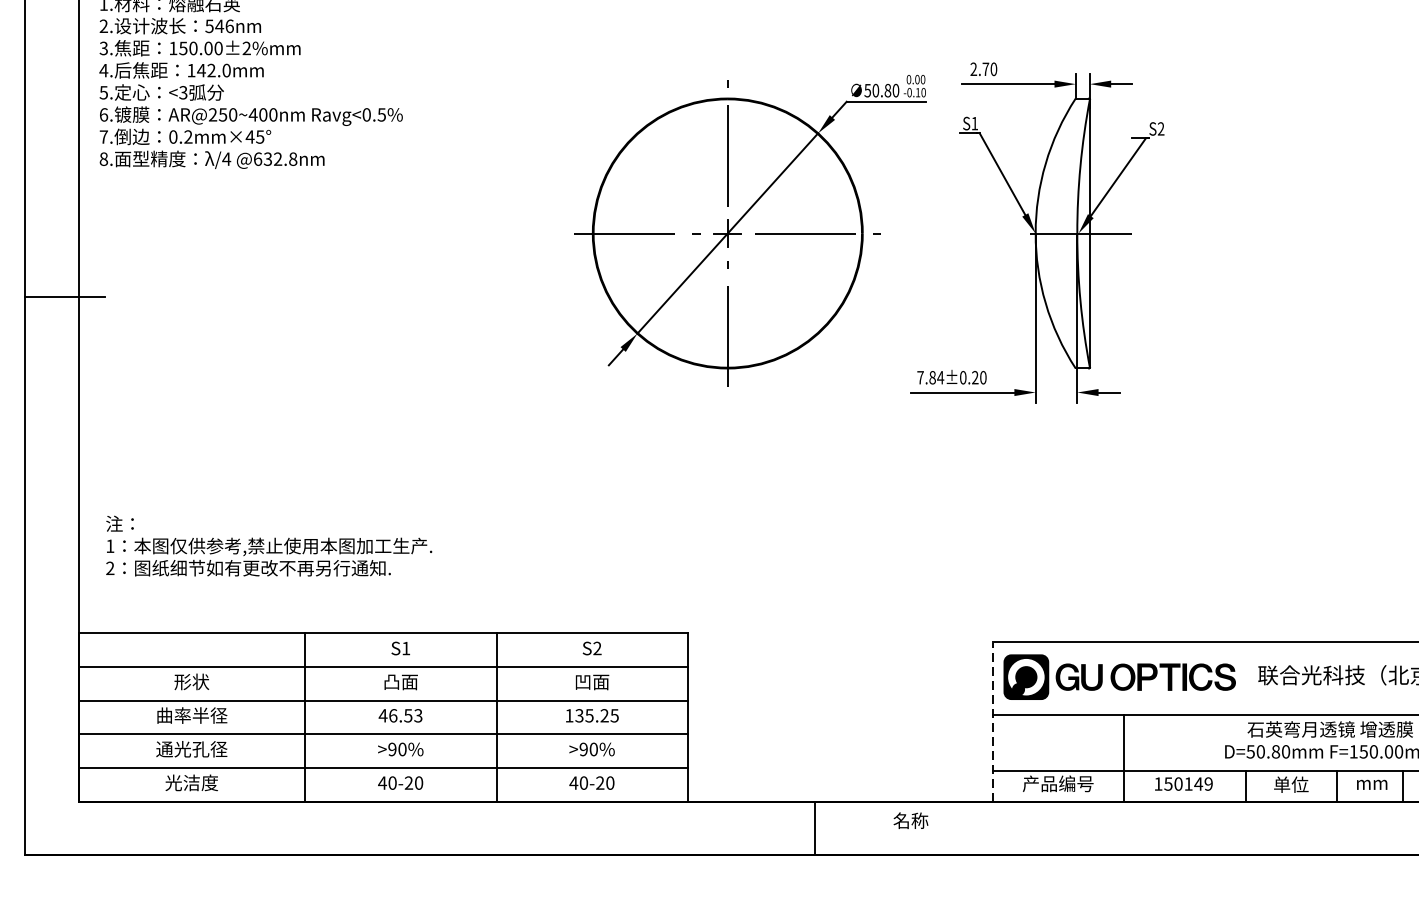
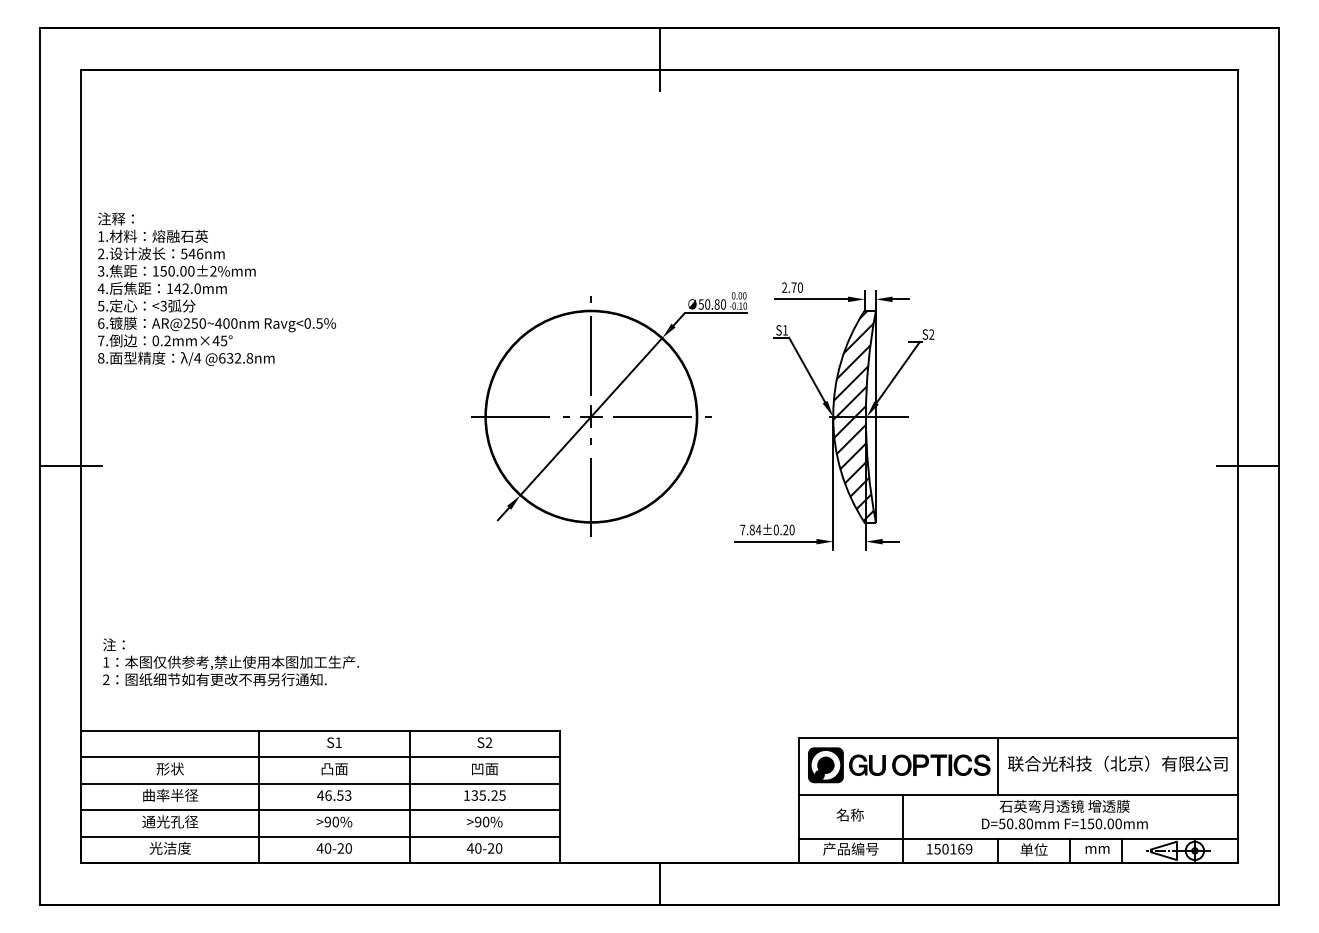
hatch: (1062, 231) -> (854, 415), added
line: (1246, 677) -> (998, 765), added
line: (992, 722) -> (799, 800), dashed -> solid
text: (1197, 783) -> (960, 848), 150149 -> 150169
text: (910, 820) -> (849, 814), moved

